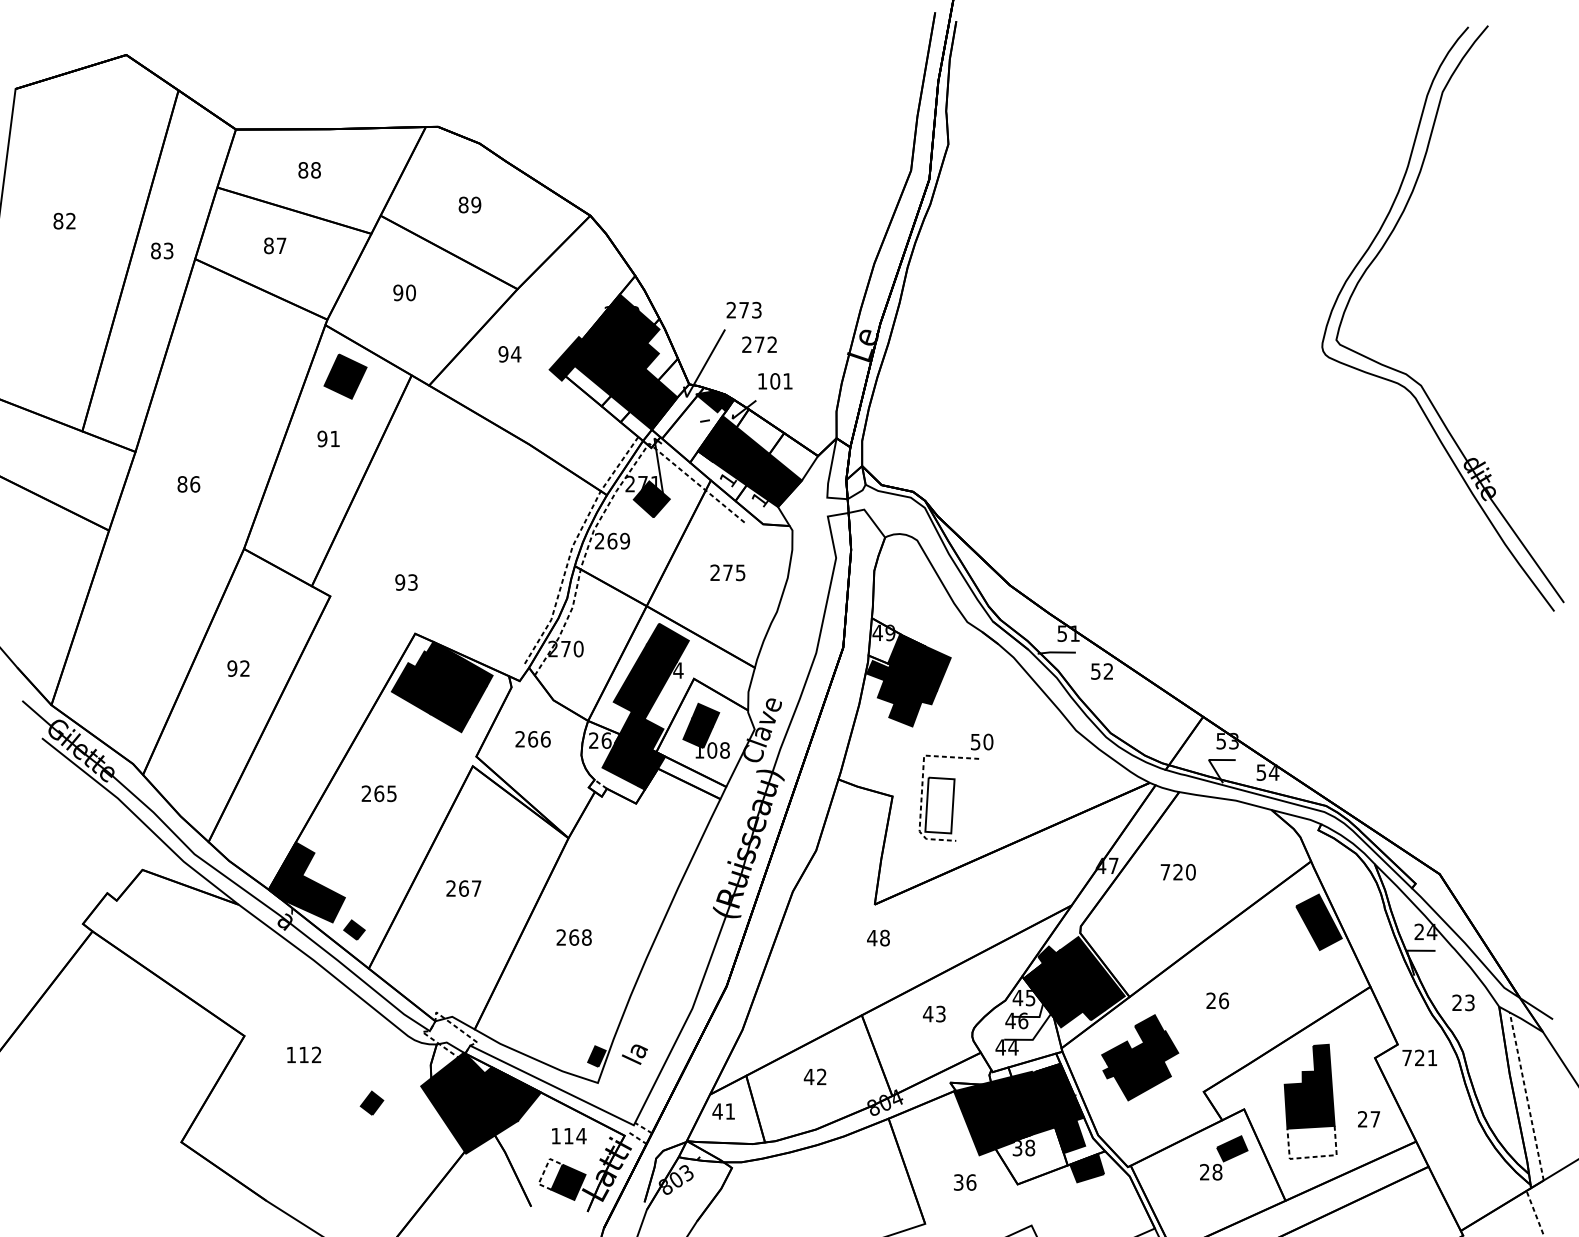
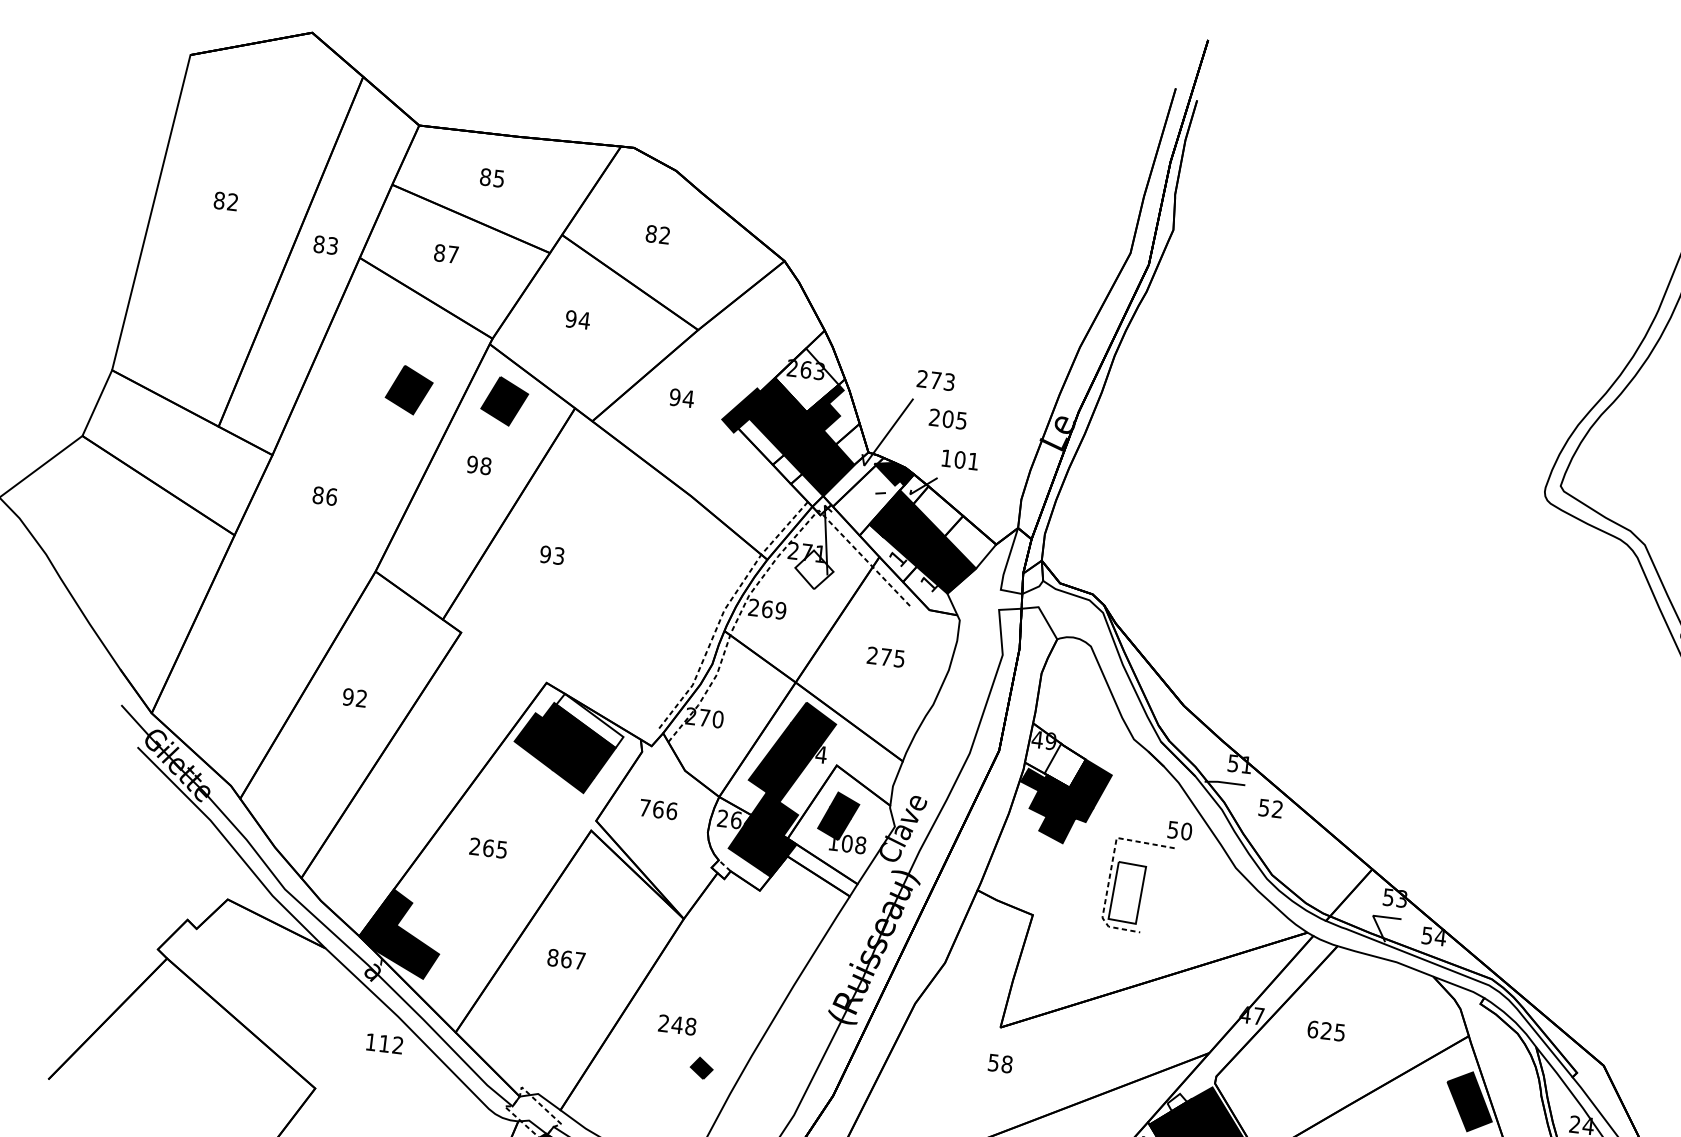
text: (315, 170) -> (498, 178), 88 -> 85
text: (476, 204) -> (665, 235), 89 -> 82
text: (410, 292) -> (584, 320), 90 -> 94
fill: (624, 323) -> (807, 379), removed
text: (765, 344) -> (954, 419), 272 -> 205
part: (255, 376) -> (409, 390), added
text: (335, 438) -> (486, 465), 91 -> 98
fill: (651, 499) -> (814, 569), removed
text: (406, 582) -> (552, 555), moved
fill: (906, 654) -> (1065, 766), removed
fill: (459, 663) -> (589, 719), removed
text: (519, 739) -> (644, 808), 266 -> 766
part: (955, 787) -> (1146, 875), moved
text: (1177, 872) -> (1325, 1031), 720 -> 625
text: (451, 888) -> (553, 957), 267 -> 867
part: (354, 929) -> (701, 1067), moved
text: (573, 937) -> (676, 1024), 268 -> 248
text: (872, 938) -> (993, 1063), 48 -> 58
fill: (1047, 954) -> (1177, 1102), removed
text: (304, 1054) -> (385, 1043), moved

